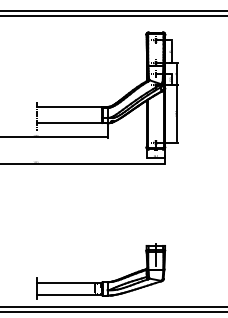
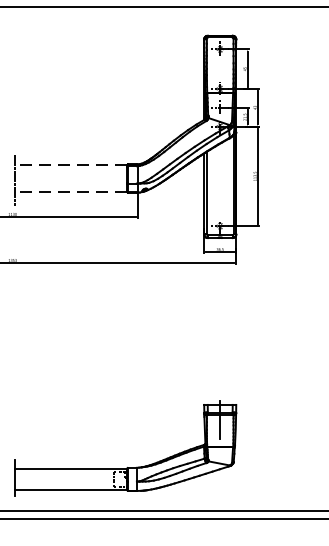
line: (69, 107) -> (70, 165), solid -> dashed
line: (69, 122) -> (70, 191), solid -> dashed

